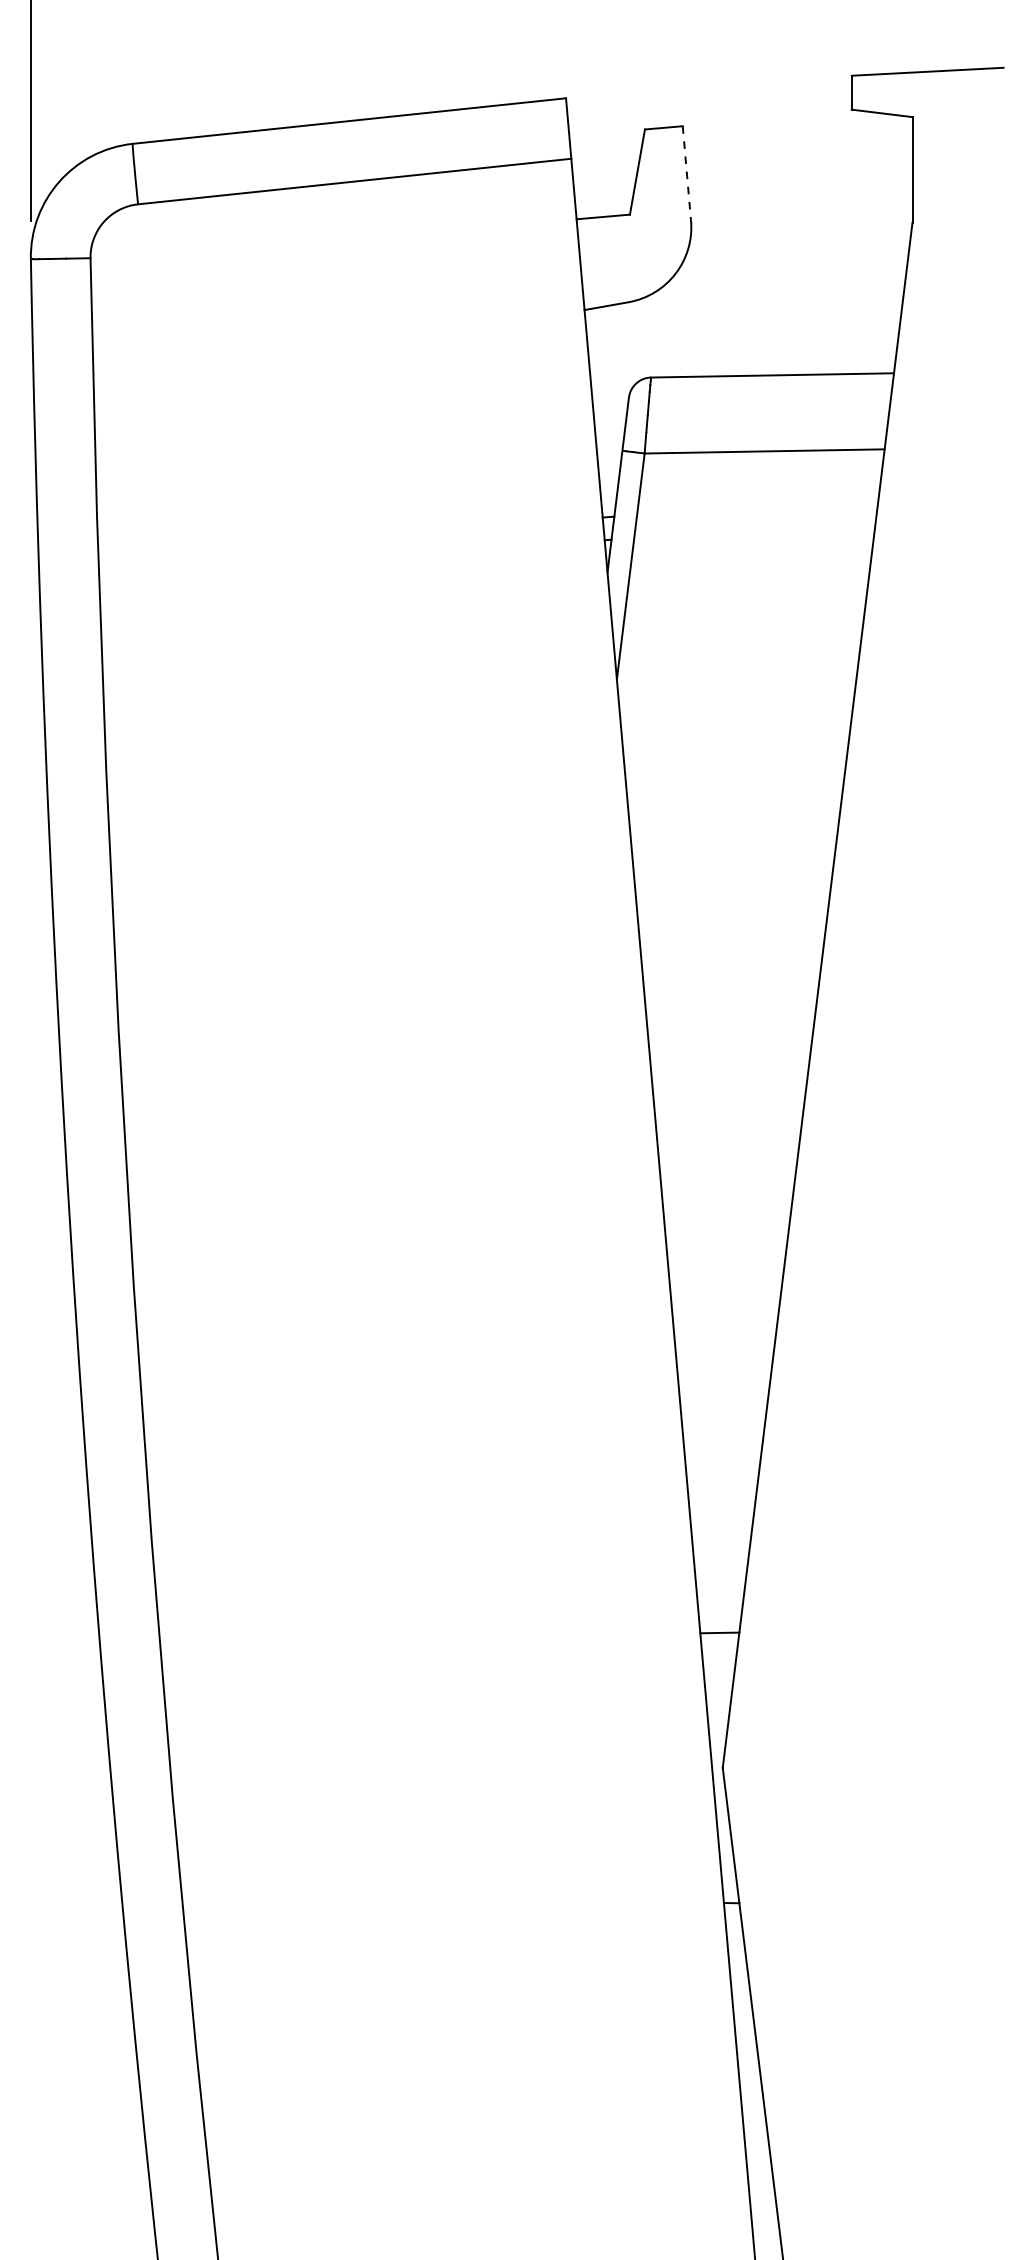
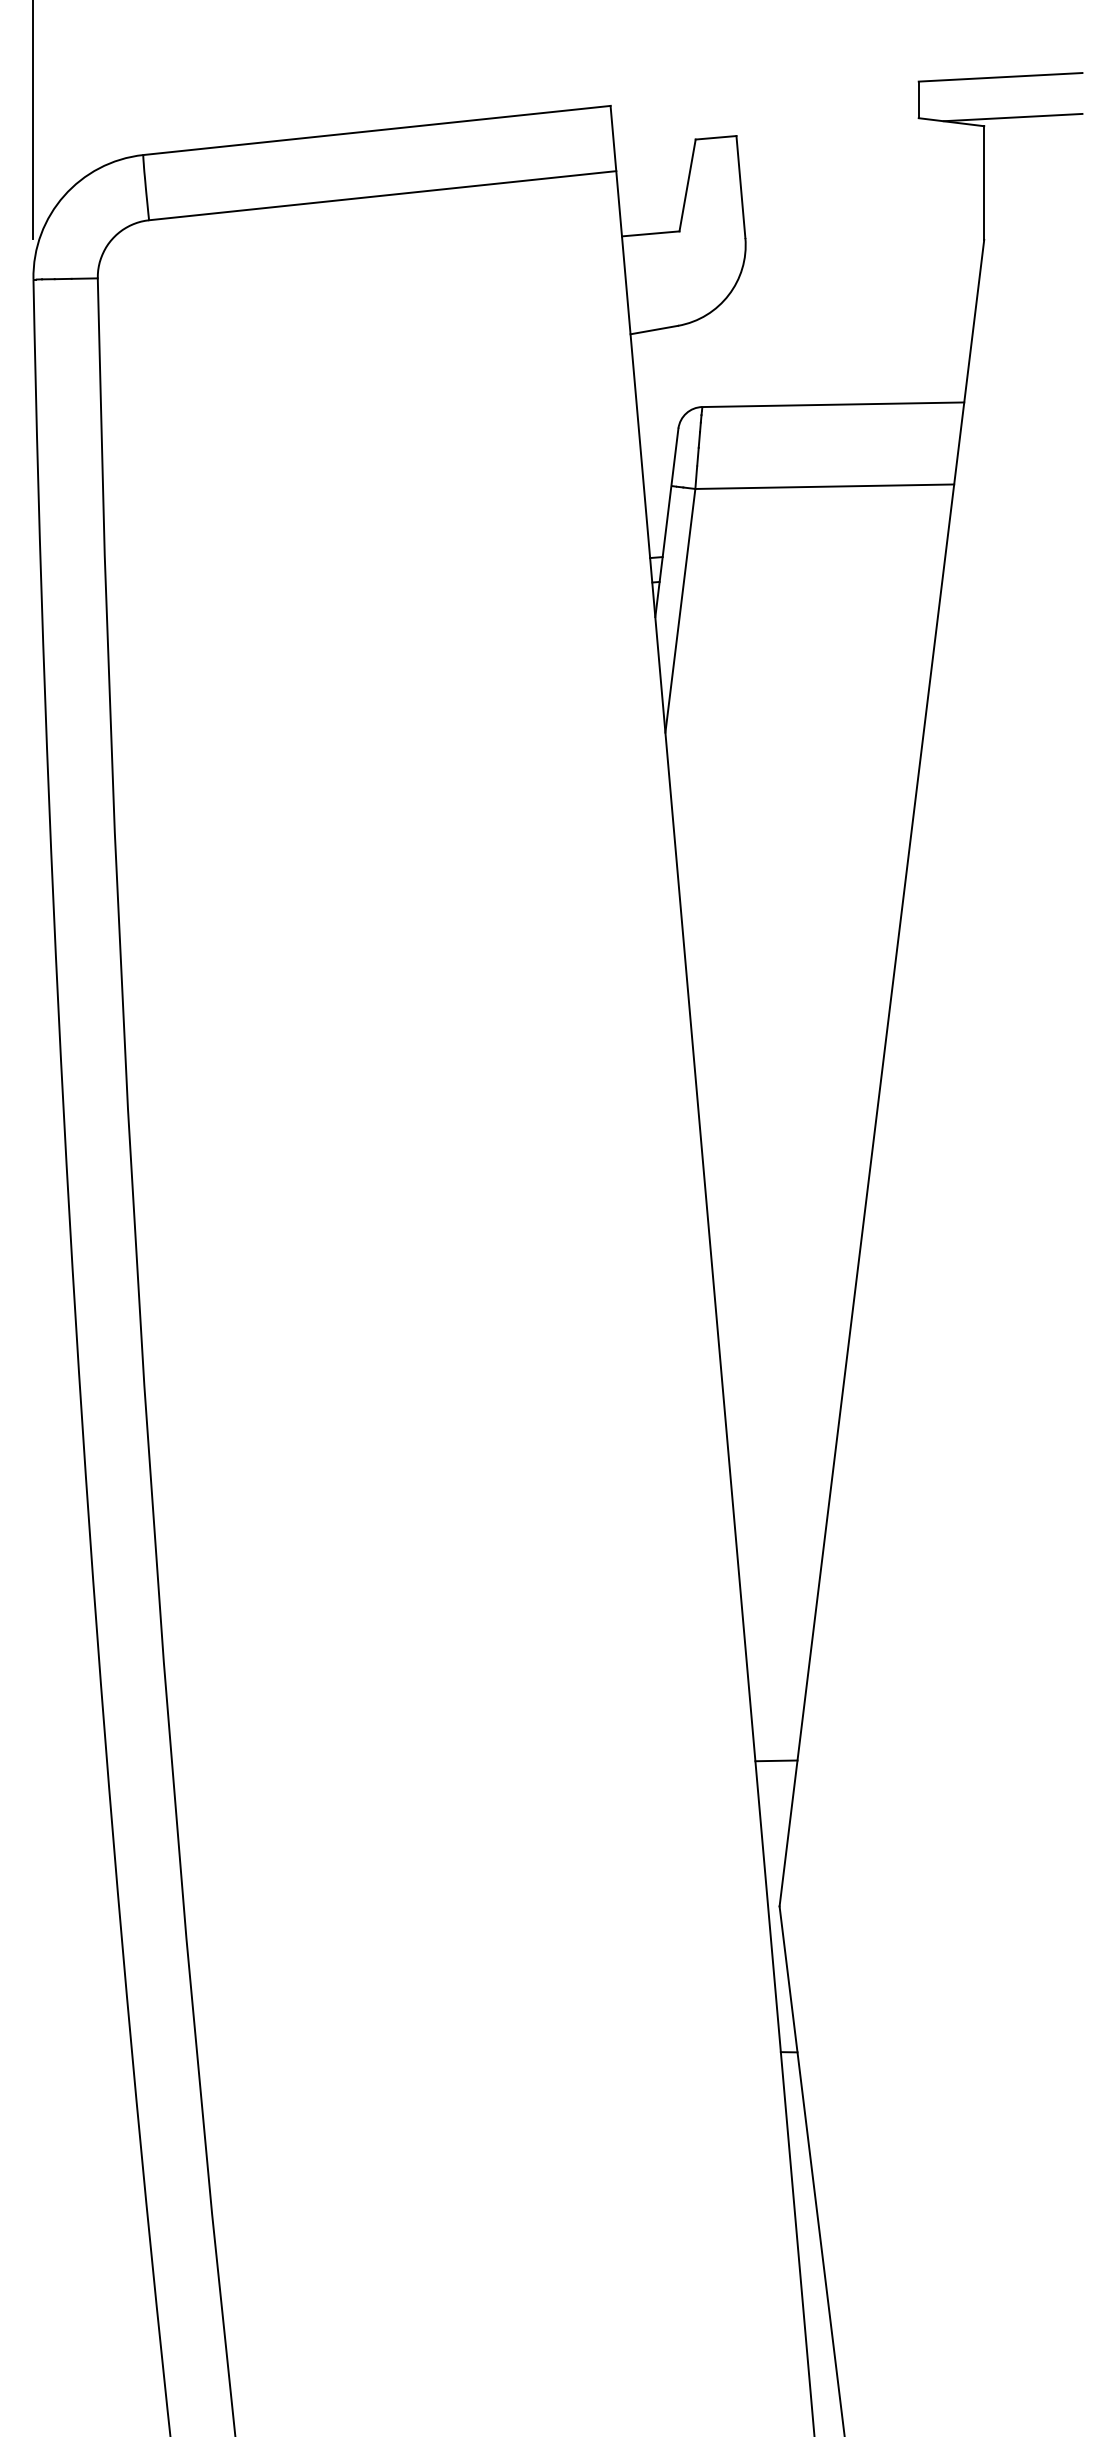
line: (938, 108) -> (1012, 116), added
line: (686, 173) -> (740, 187), dashed -> solid

